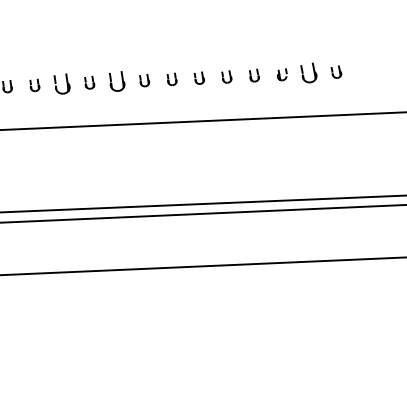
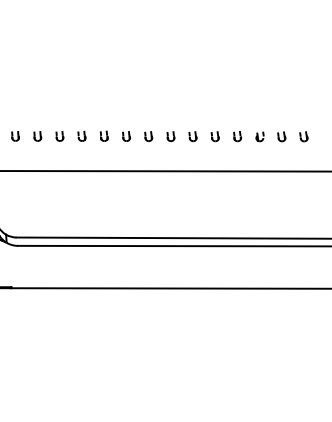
part: (308, 73) -> (281, 136), size x0.62
part: (117, 81) -> (126, 136), size x0.62
part: (61, 83) -> (81, 135), size x0.62

